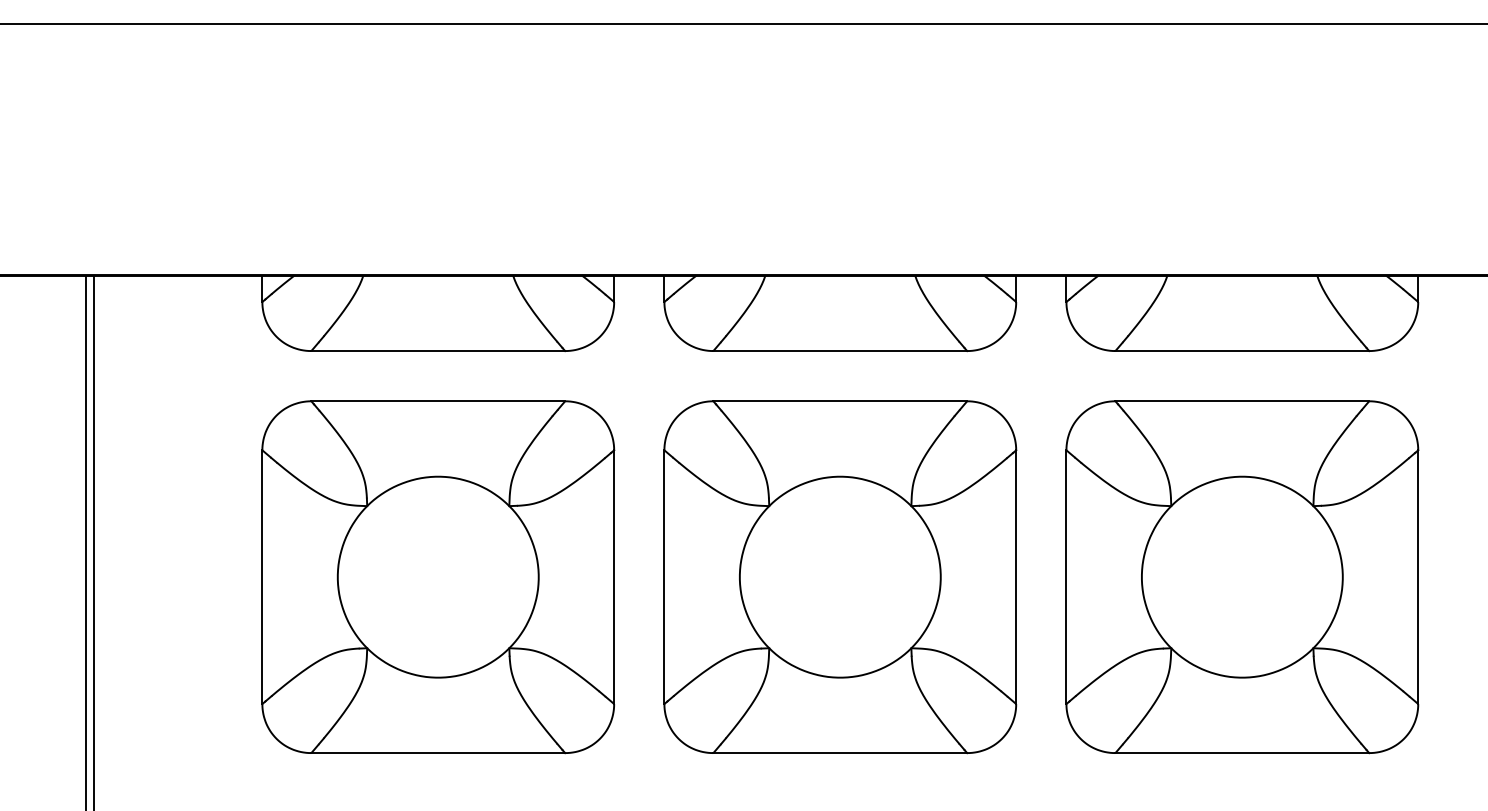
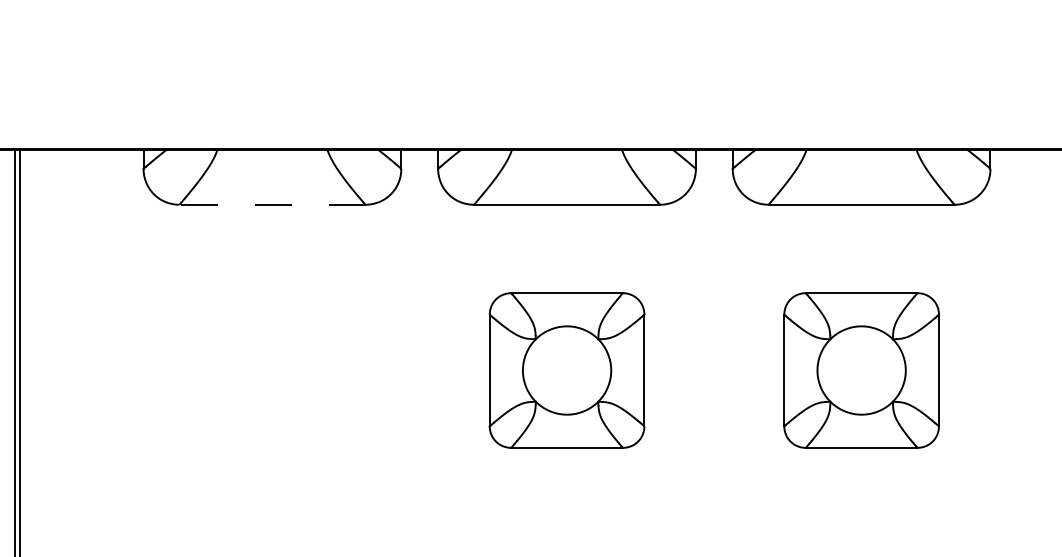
line: (438, 351) -> (272, 205), solid -> dashed
part: (438, 577) -> (272, 370), removed
part: (840, 577) -> (567, 370), size x0.6
part: (1242, 577) -> (861, 370), size x0.6

